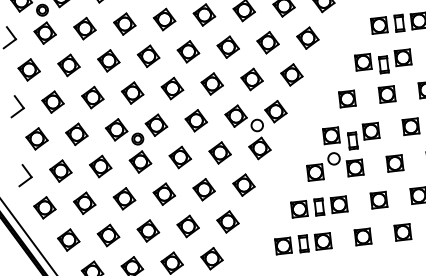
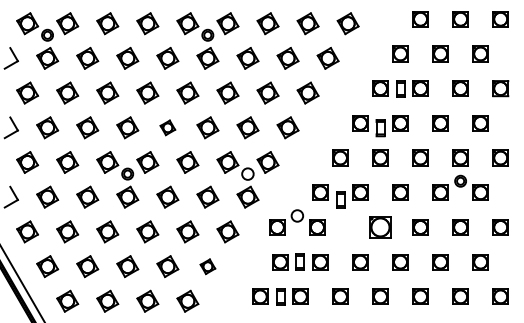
part: (172, 88) -> (167, 127), size x0.7
part: (395, 163) -> (380, 227), size x1.4
part: (334, 165) -> (297, 222), moved
part: (227, 221) -> (207, 266), size x0.7

